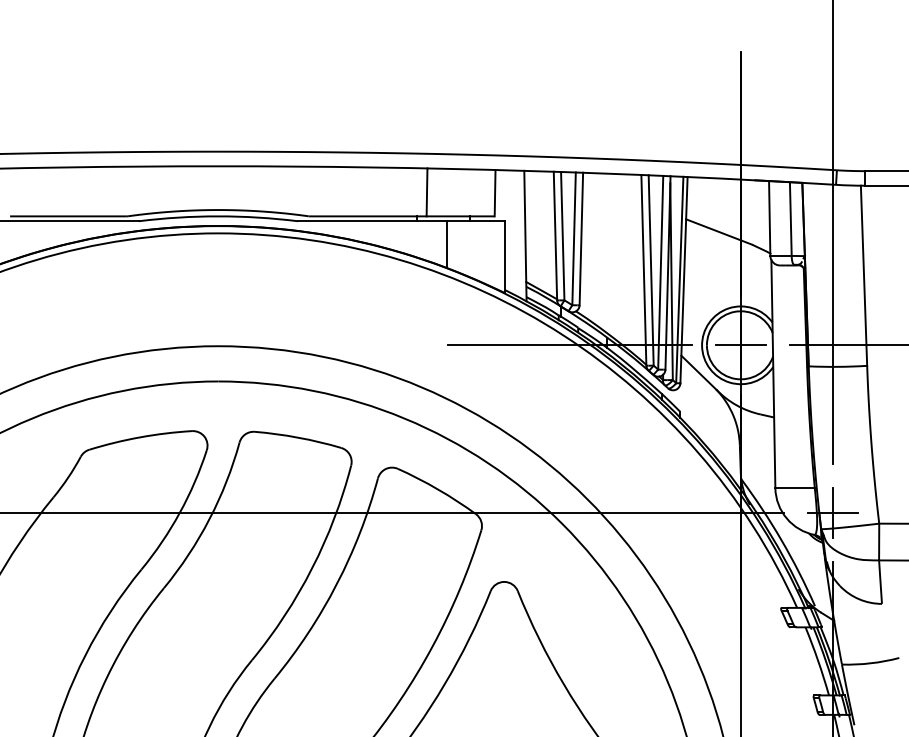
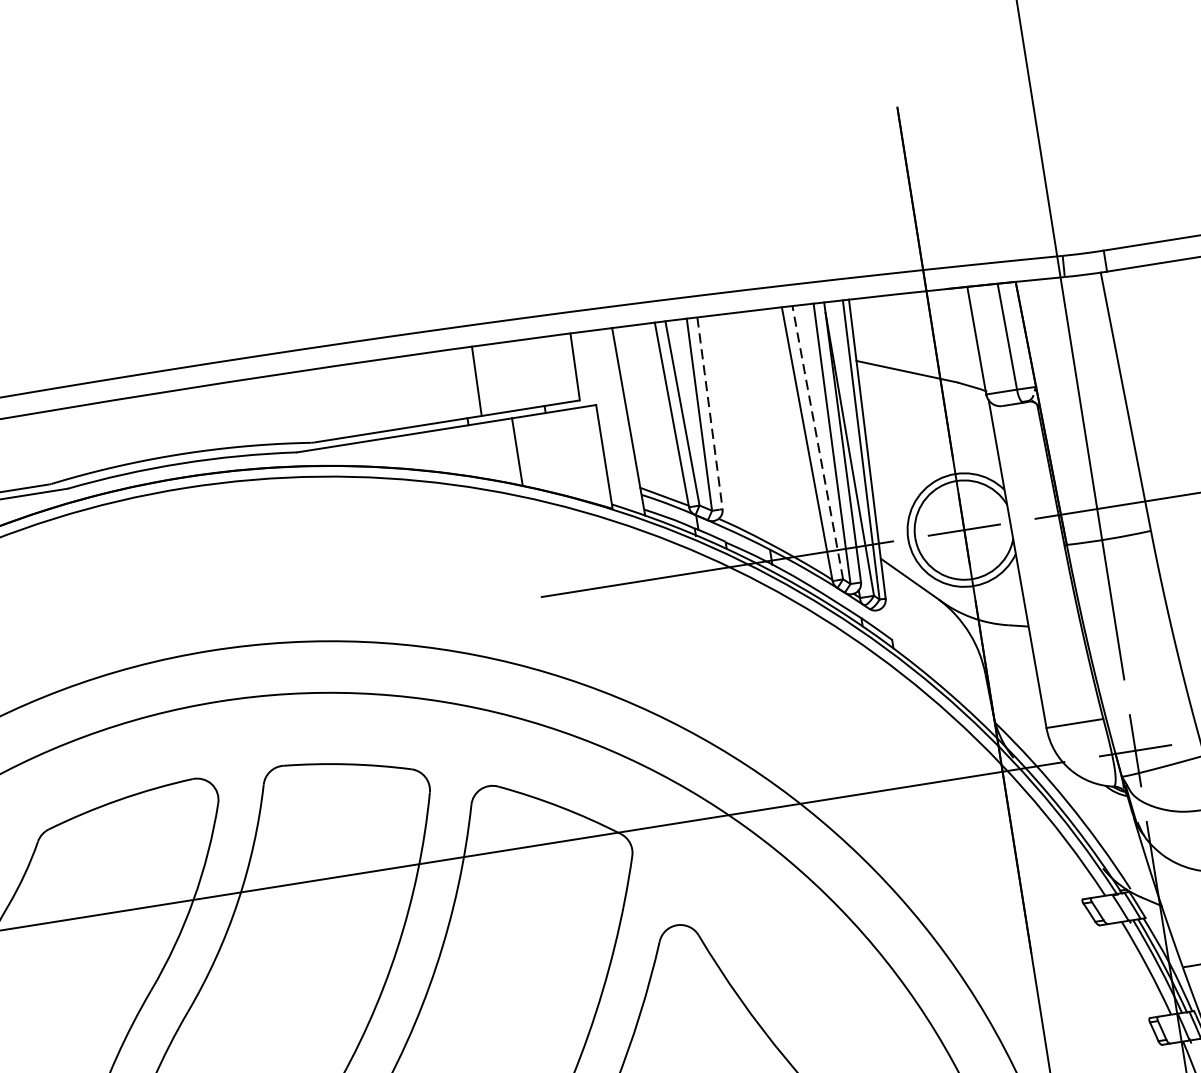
line: (581, 239) -> (710, 413), solid -> dashed
line: (651, 269) -> (818, 441), solid -> dashed

